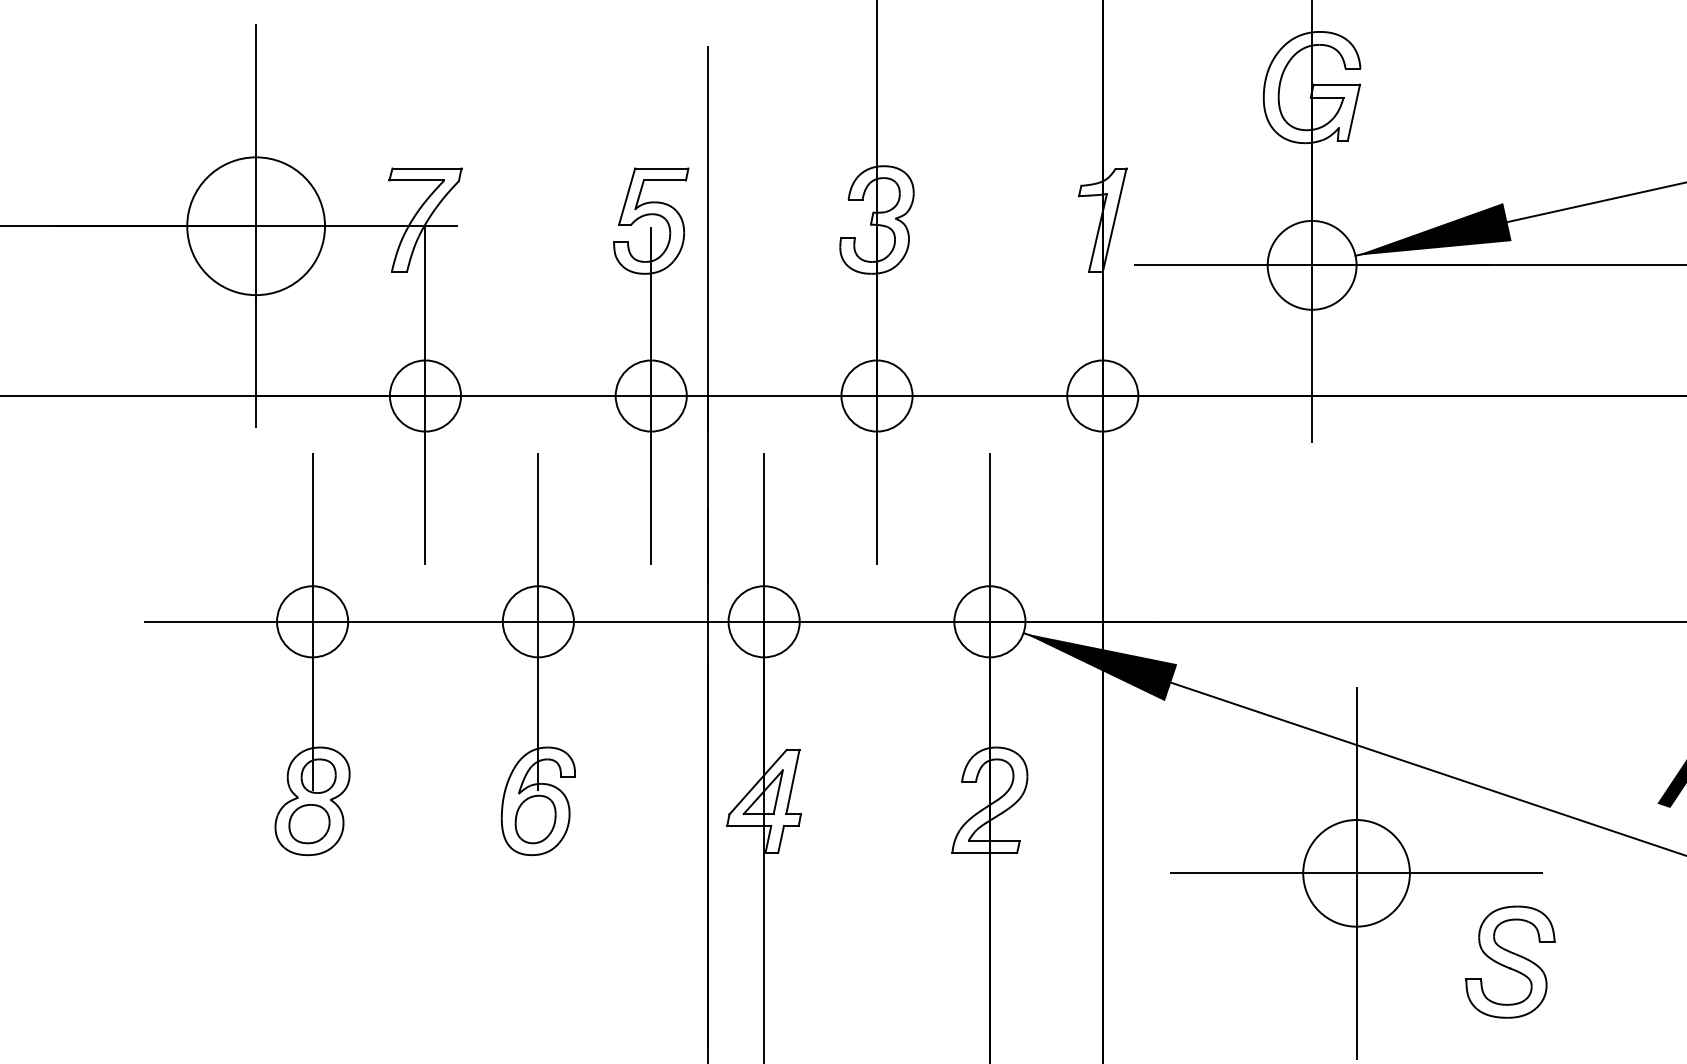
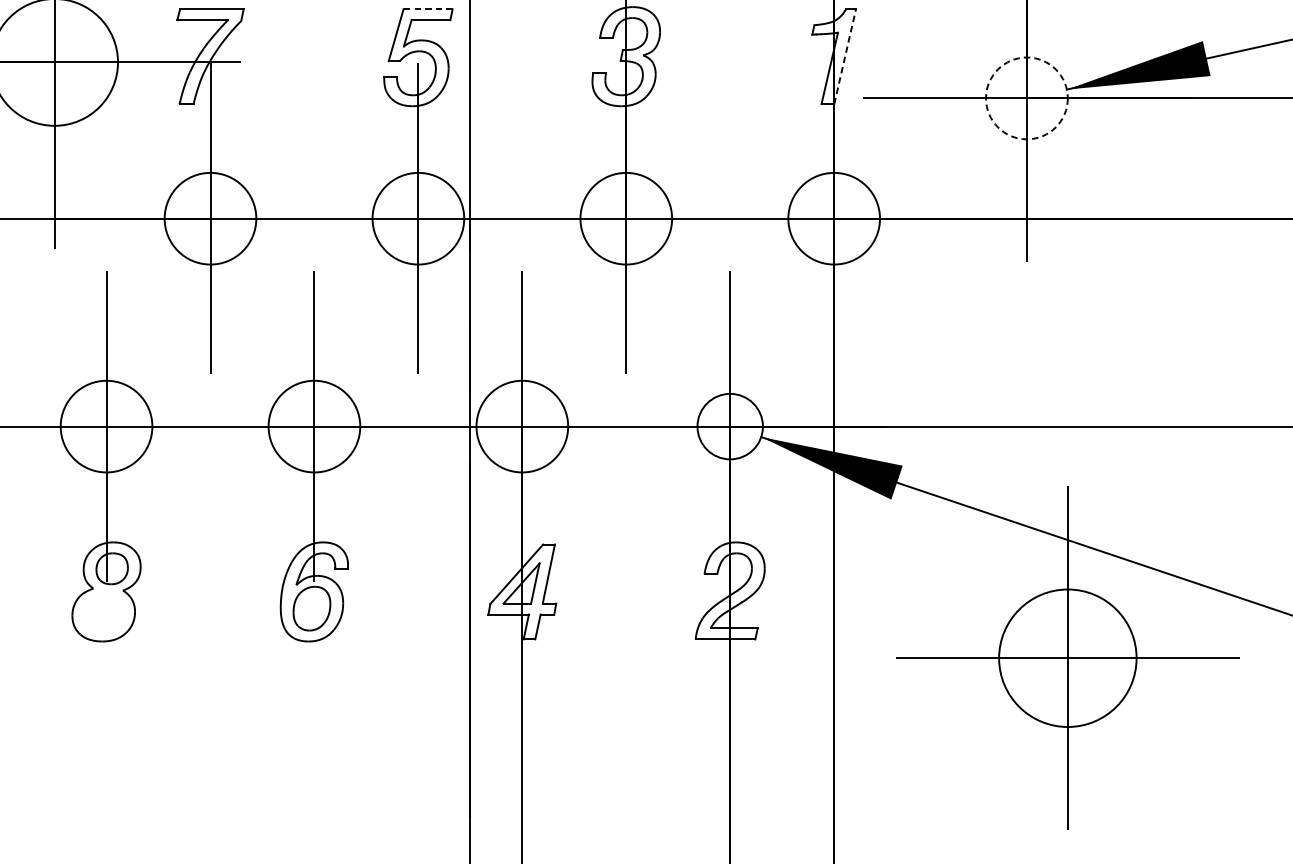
line: (661, 168) -> (427, 9), solid -> dashed
line: (1114, 220) -> (844, 57), solid -> dashed
circle: (1311, 264) -> (1026, 97), solid -> dashed
circle: (425, 395) -> (210, 218), size x1.4
circle: (650, 395) -> (417, 218), size x1.4
circle: (876, 395) -> (625, 218), size x1.4
circle: (1102, 395) -> (833, 218), size x1.4
circle: (312, 621) -> (106, 426), size x1.4
circle: (537, 621) -> (313, 426), size x1.4
circle: (763, 621) -> (521, 426), size x1.4
part: (309, 824) -> (103, 613), removed
circle: (1356, 873) -> (1067, 658), size x1.4
part: (1510, 961) -> (1209, 739), removed

